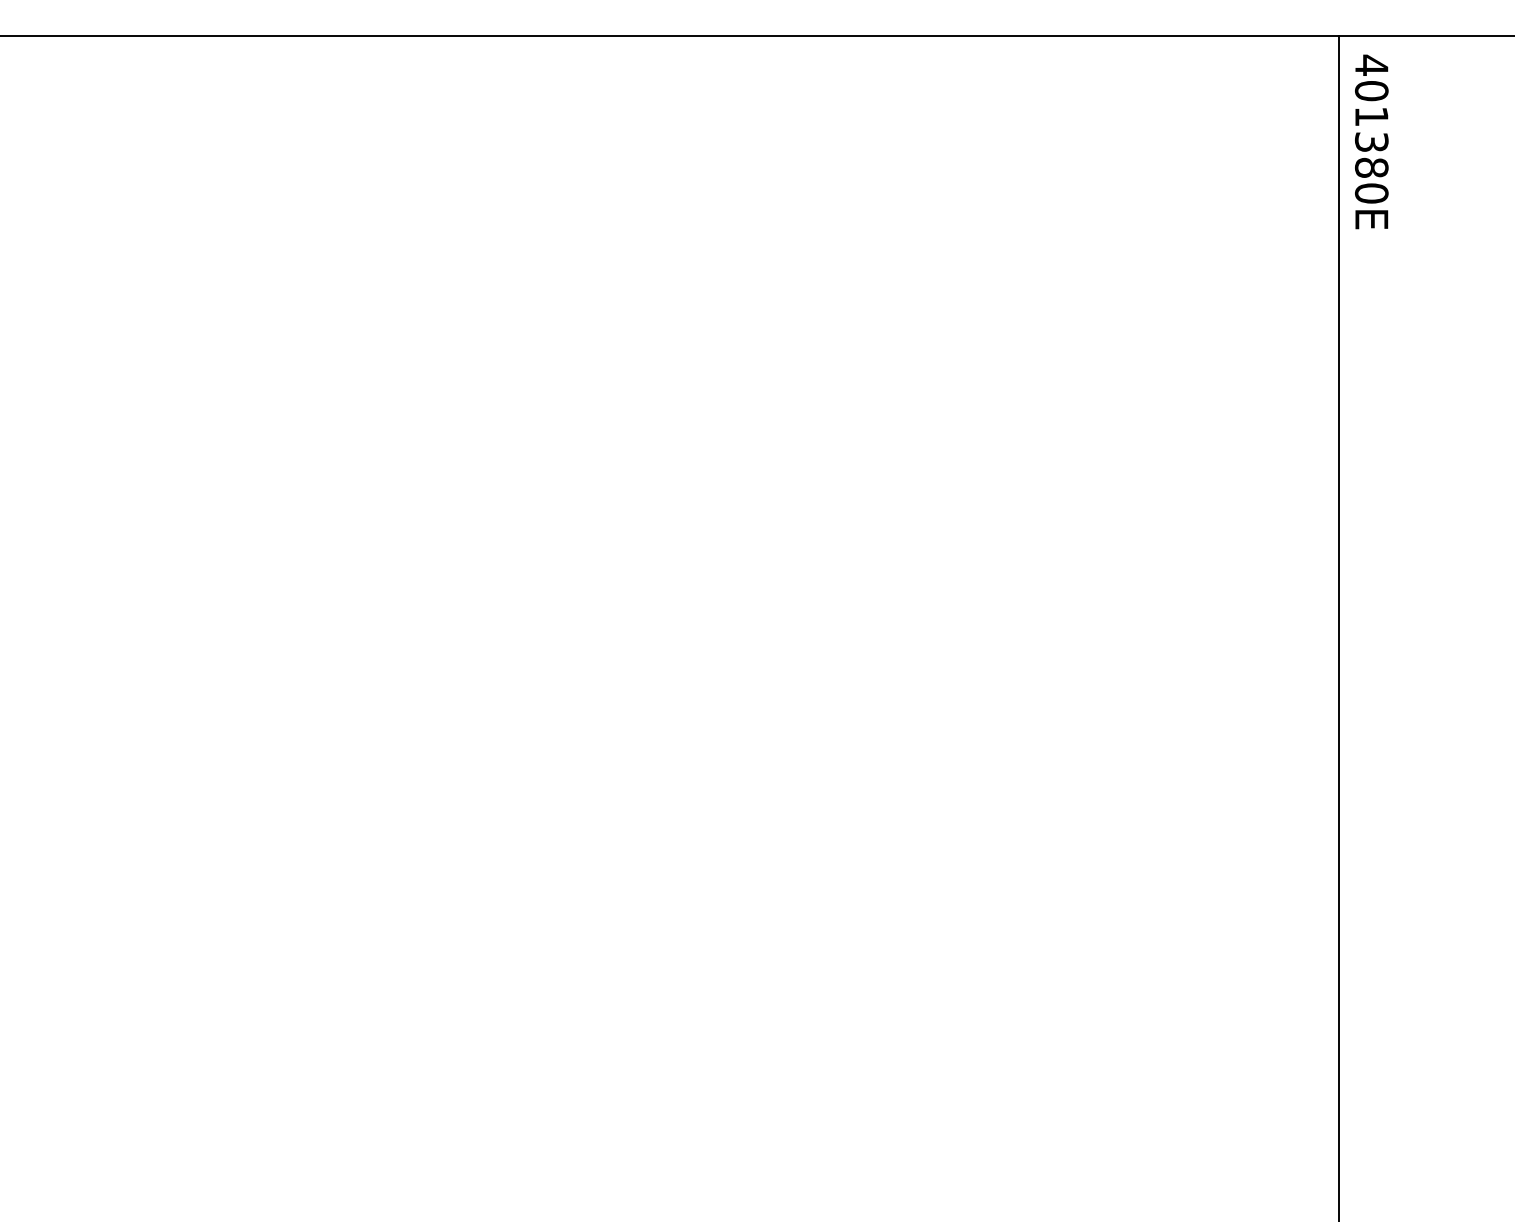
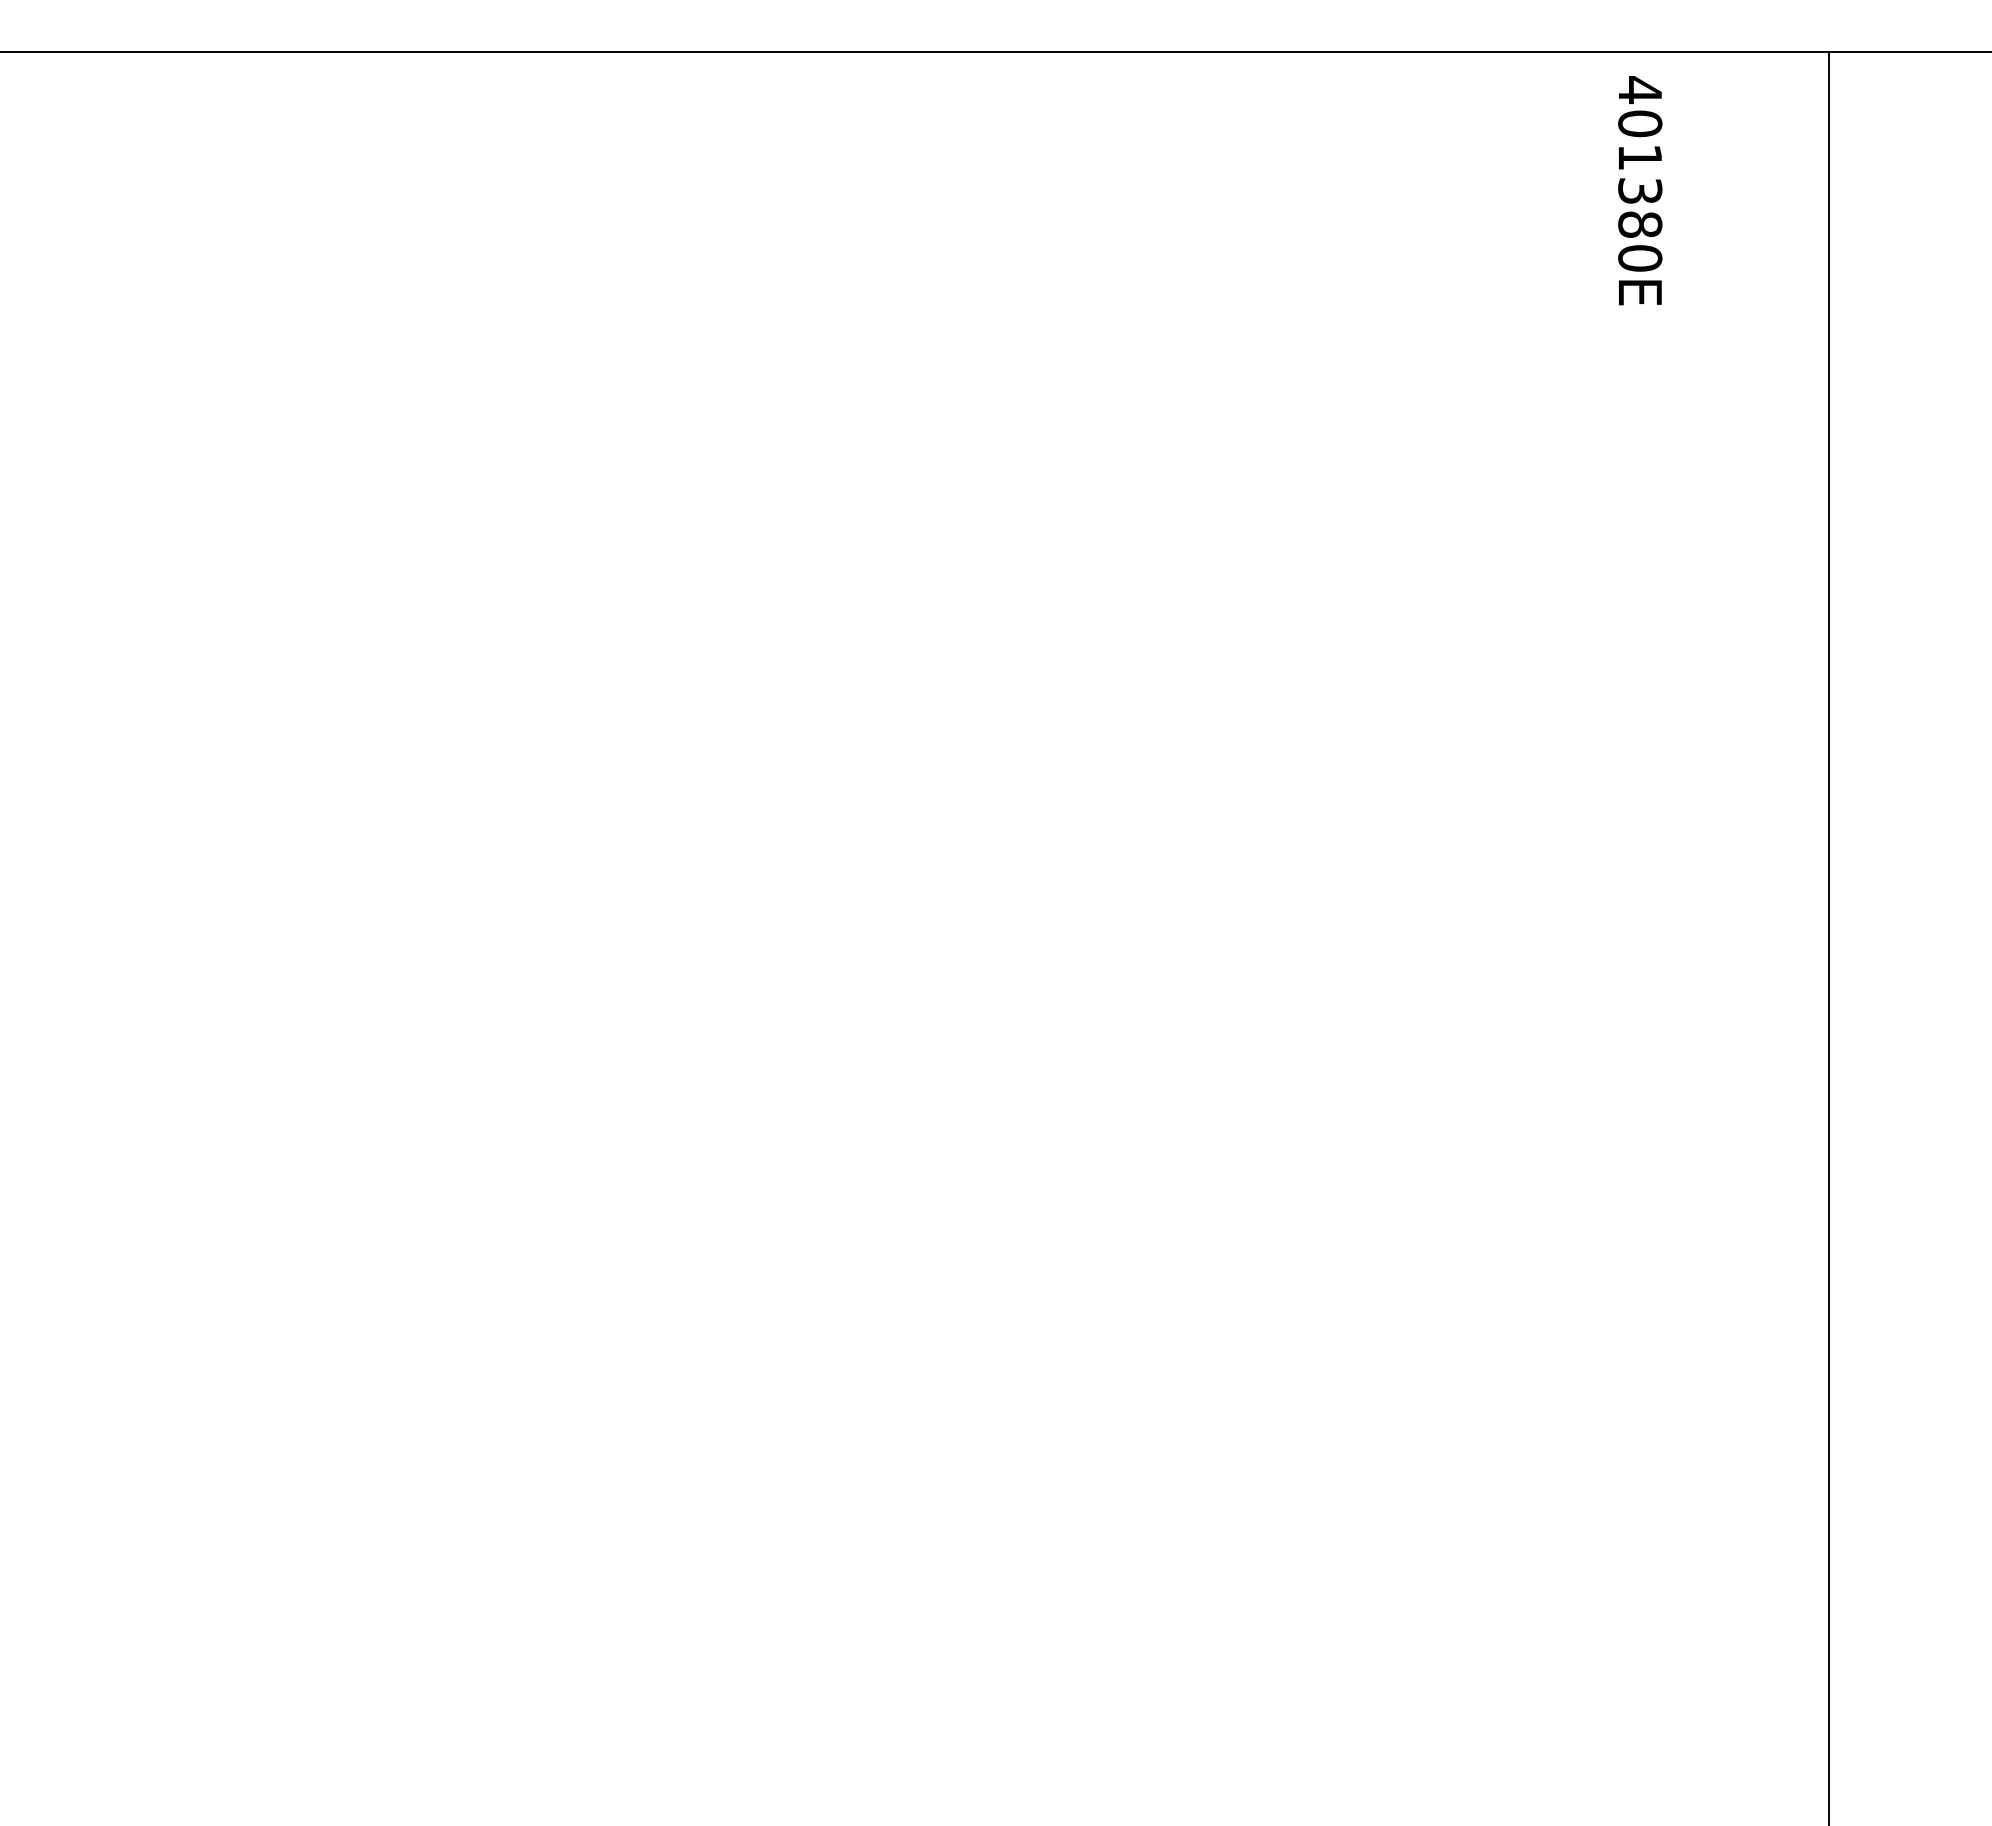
text: (1371, 141) -> (1640, 190), moved

